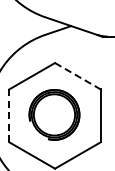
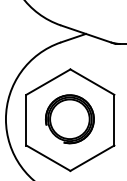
line: (78, 76) -> (92, 82), dashed -> solid
line: (9, 115) -> (26, 119), dashed -> solid

